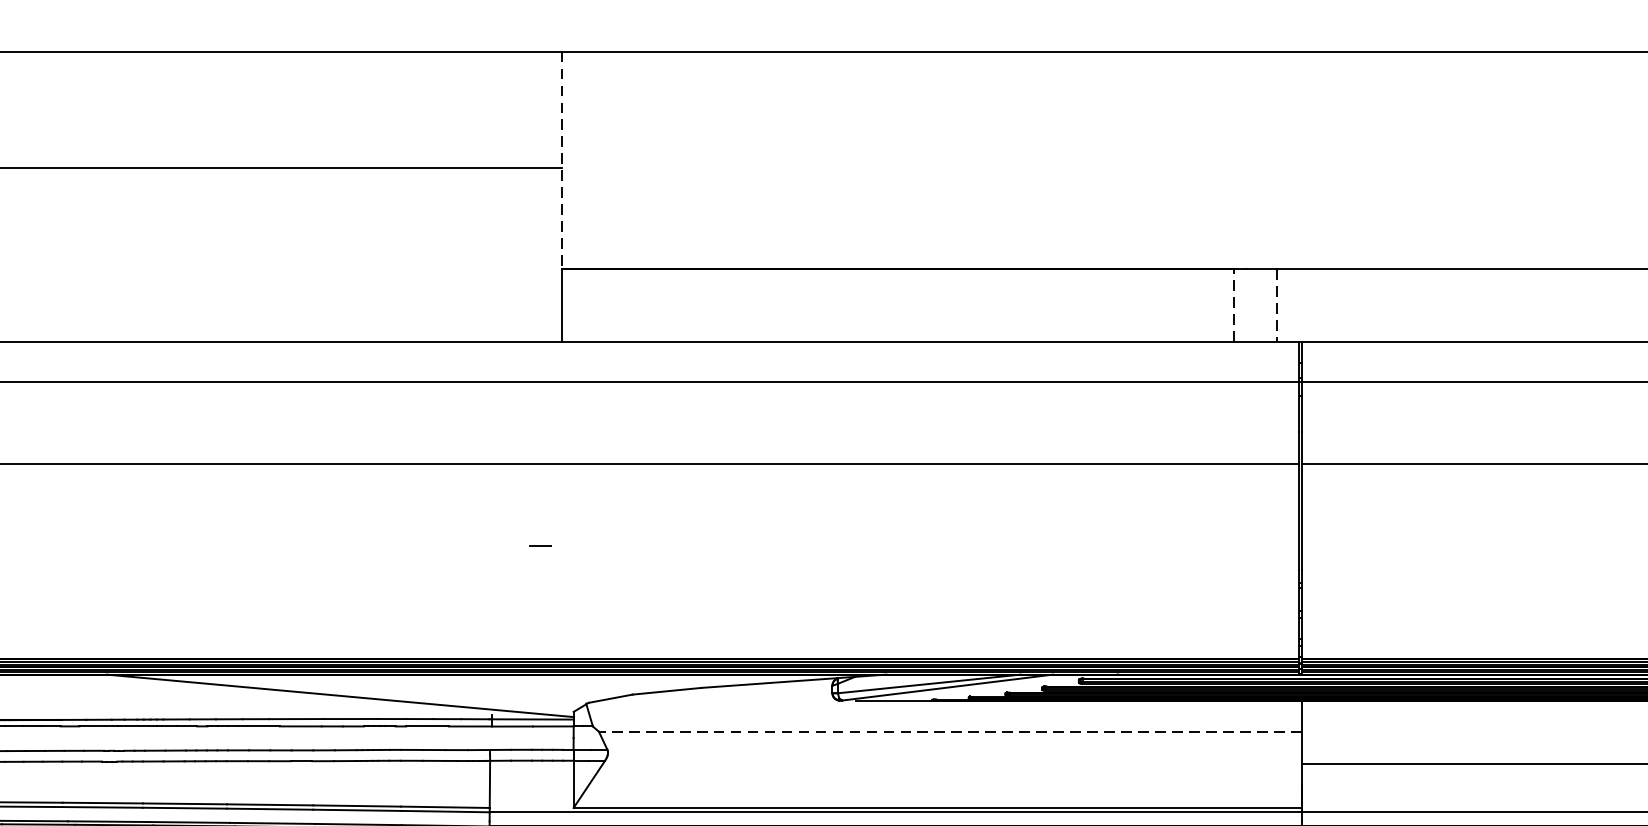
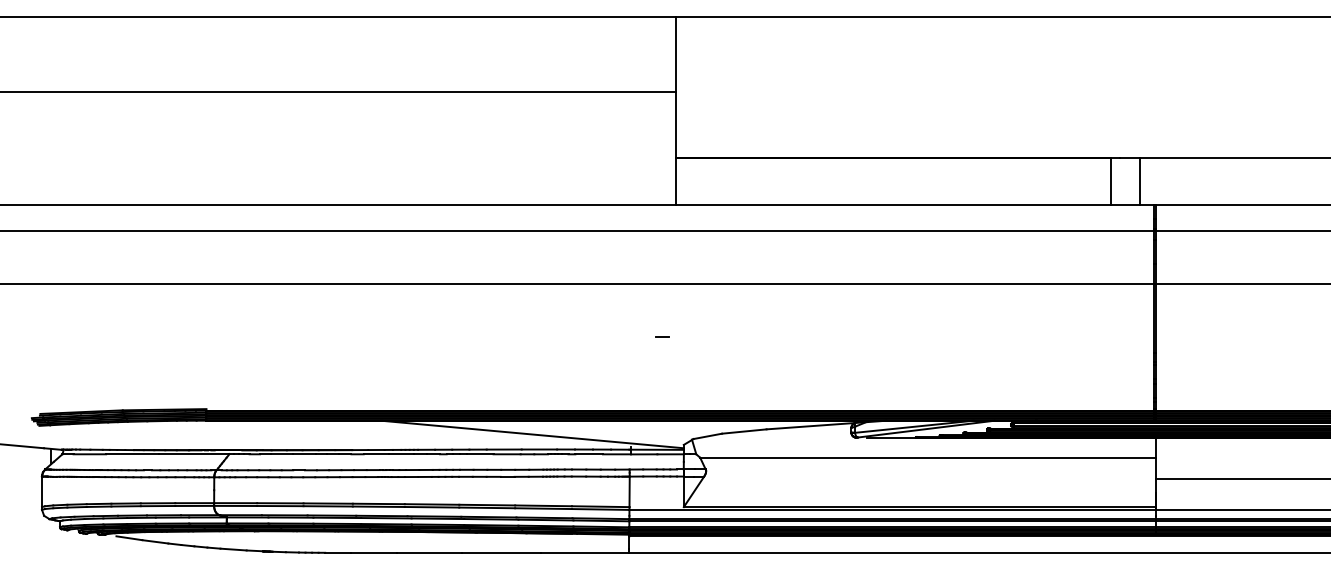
line: (562, 161) -> (676, 88), dashed -> solid
line: (1233, 305) -> (1111, 181), dashed -> solid
line: (1277, 306) -> (1139, 182), dashed -> solid
line: (949, 731) -> (927, 457), dashed -> solid

